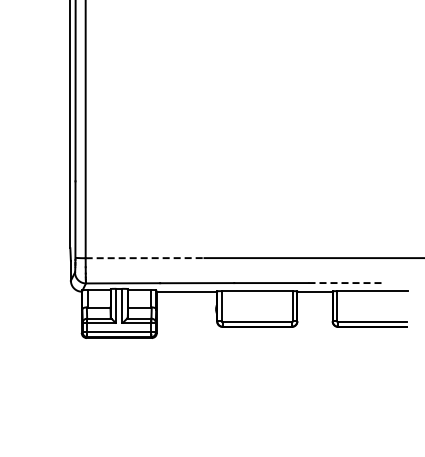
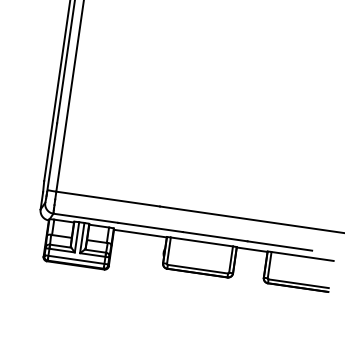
line: (145, 258) -> (108, 199), dashed -> solid
line: (346, 283) -> (280, 246), dashed -> solid

